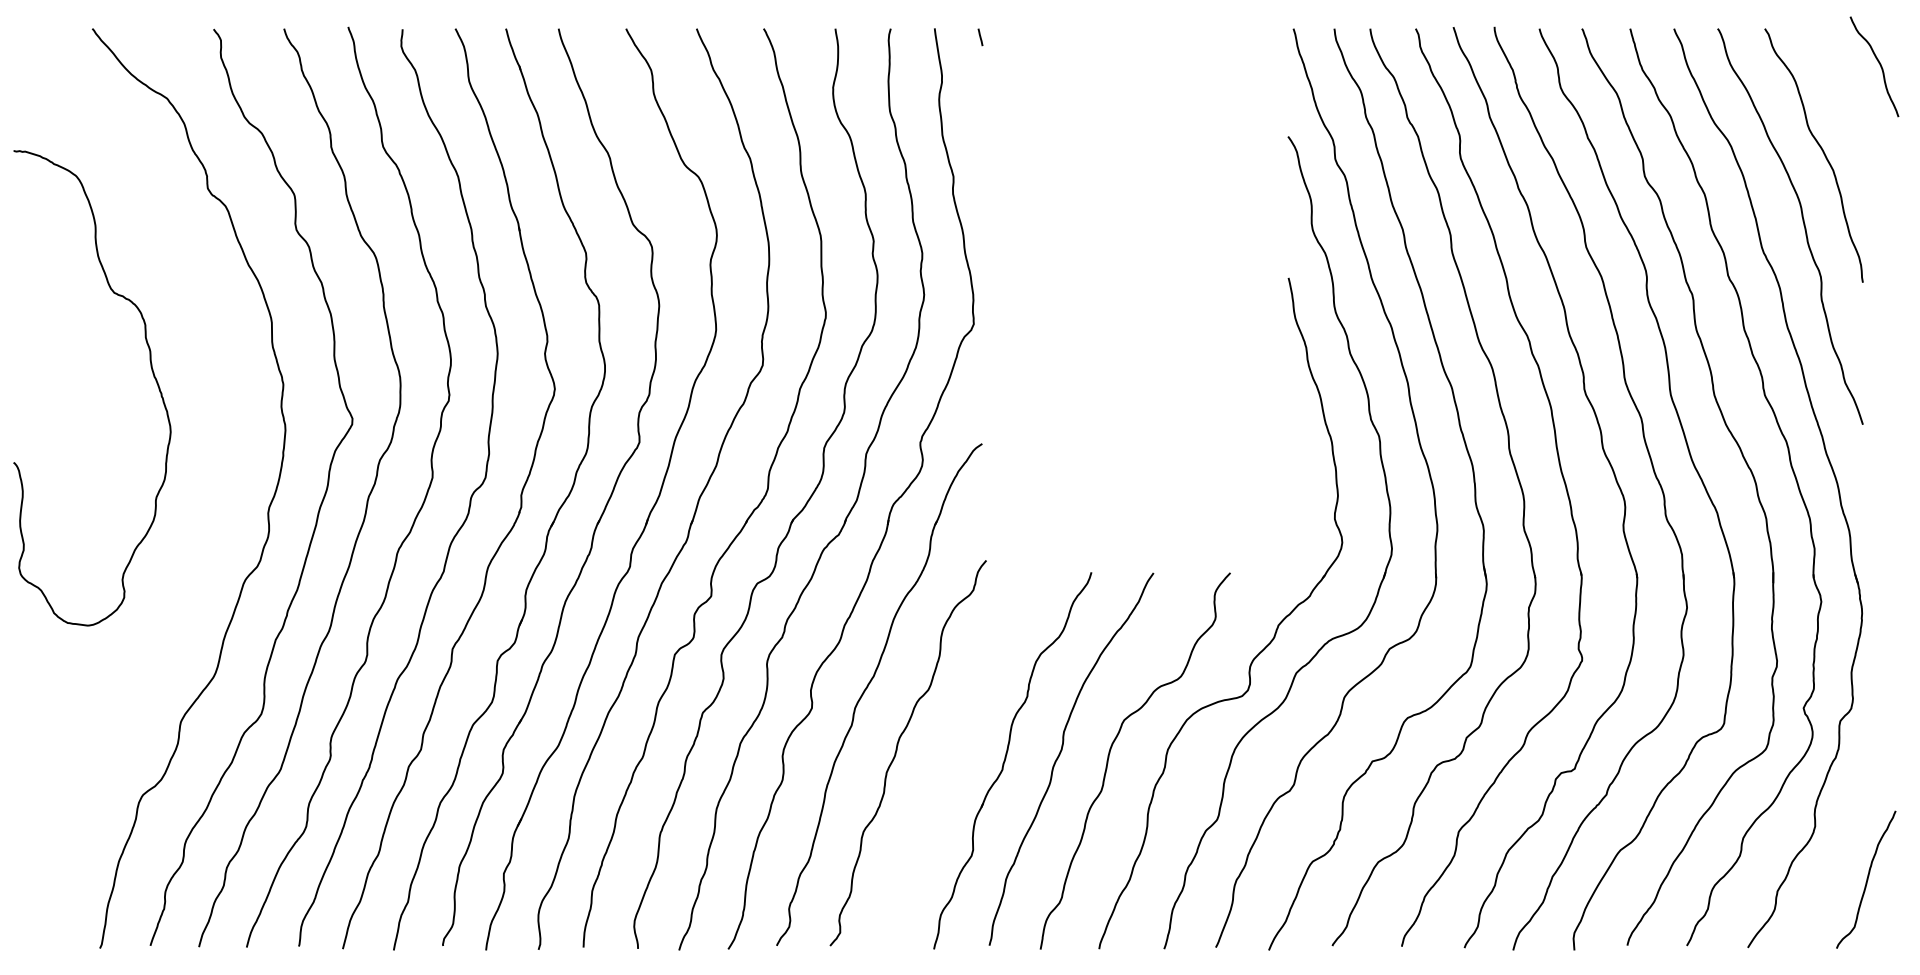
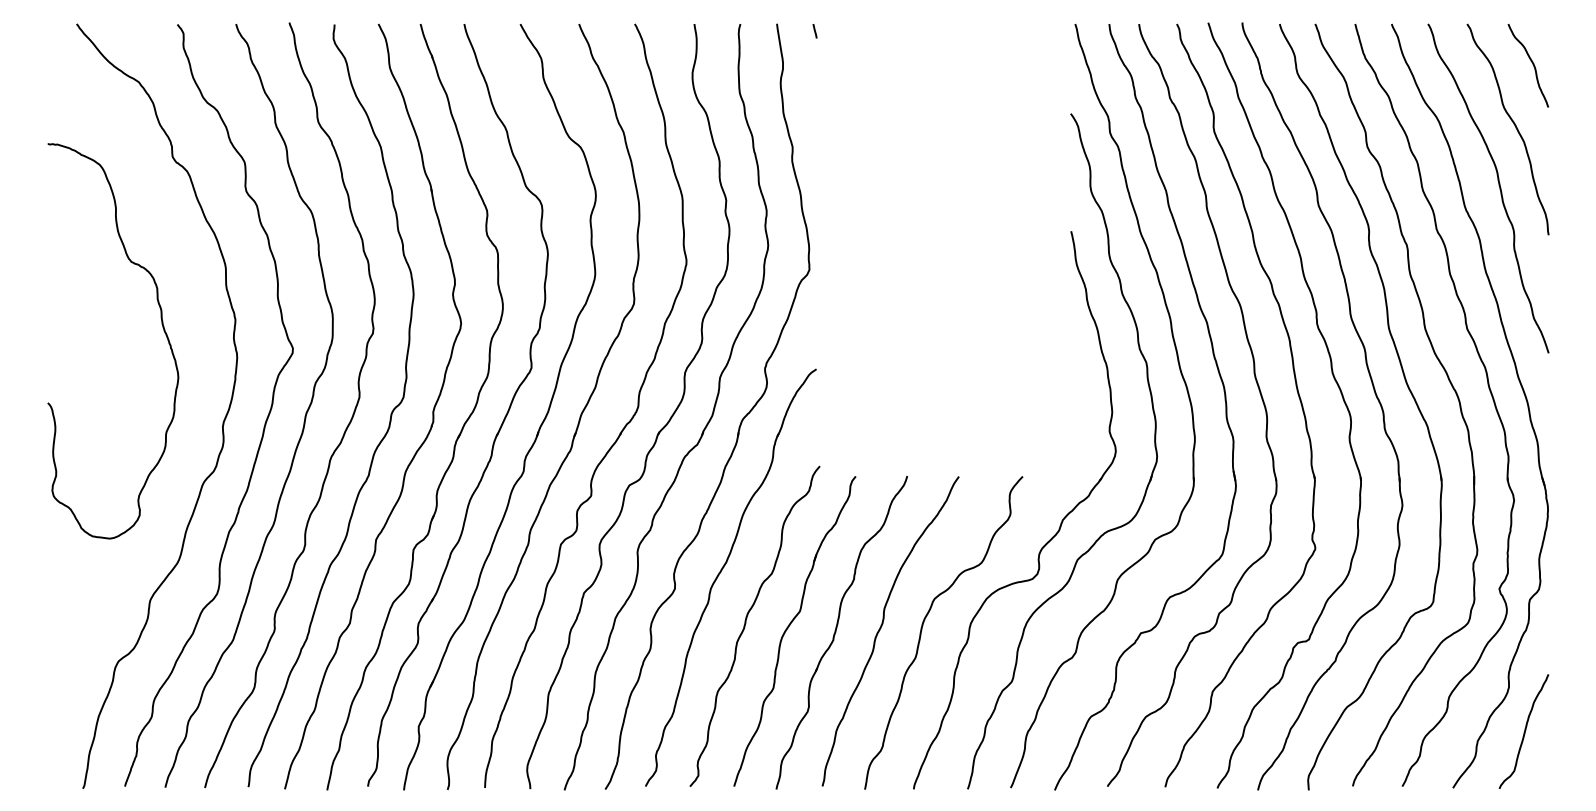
curve: (1878, 63) -> (1531, 62), moved
curve: (150, 367) -> (161, 324), moved
part: (950, 752) -> (790, 625), added
curve: (1866, 879) -> (1524, 731), moved

